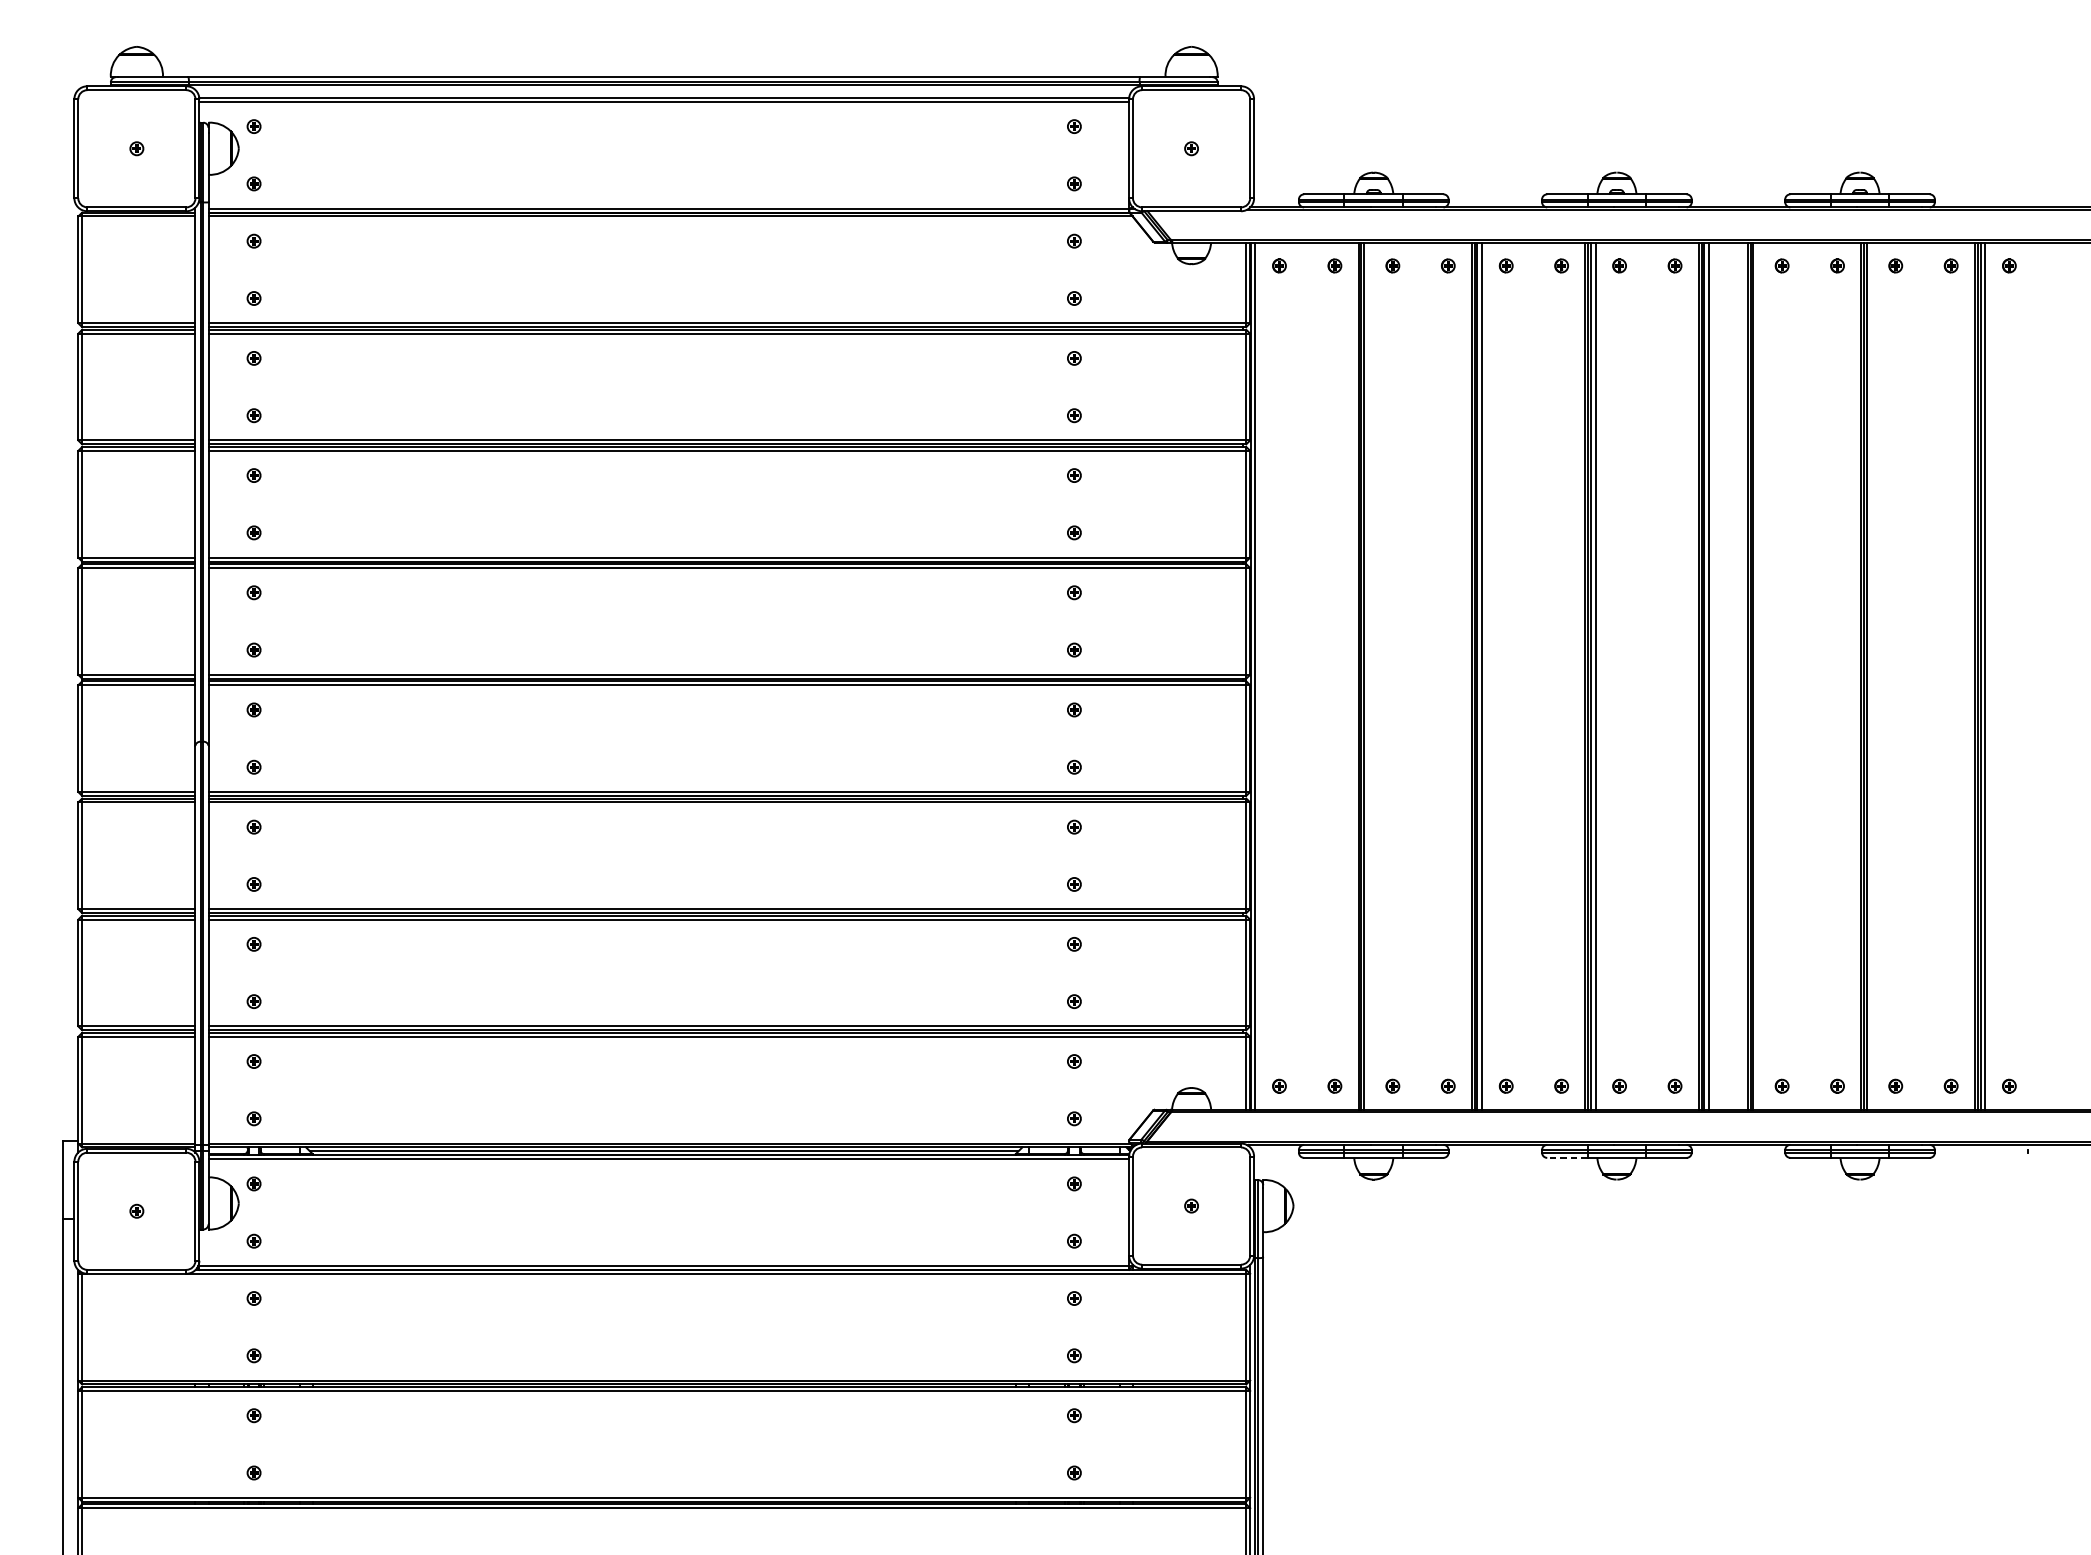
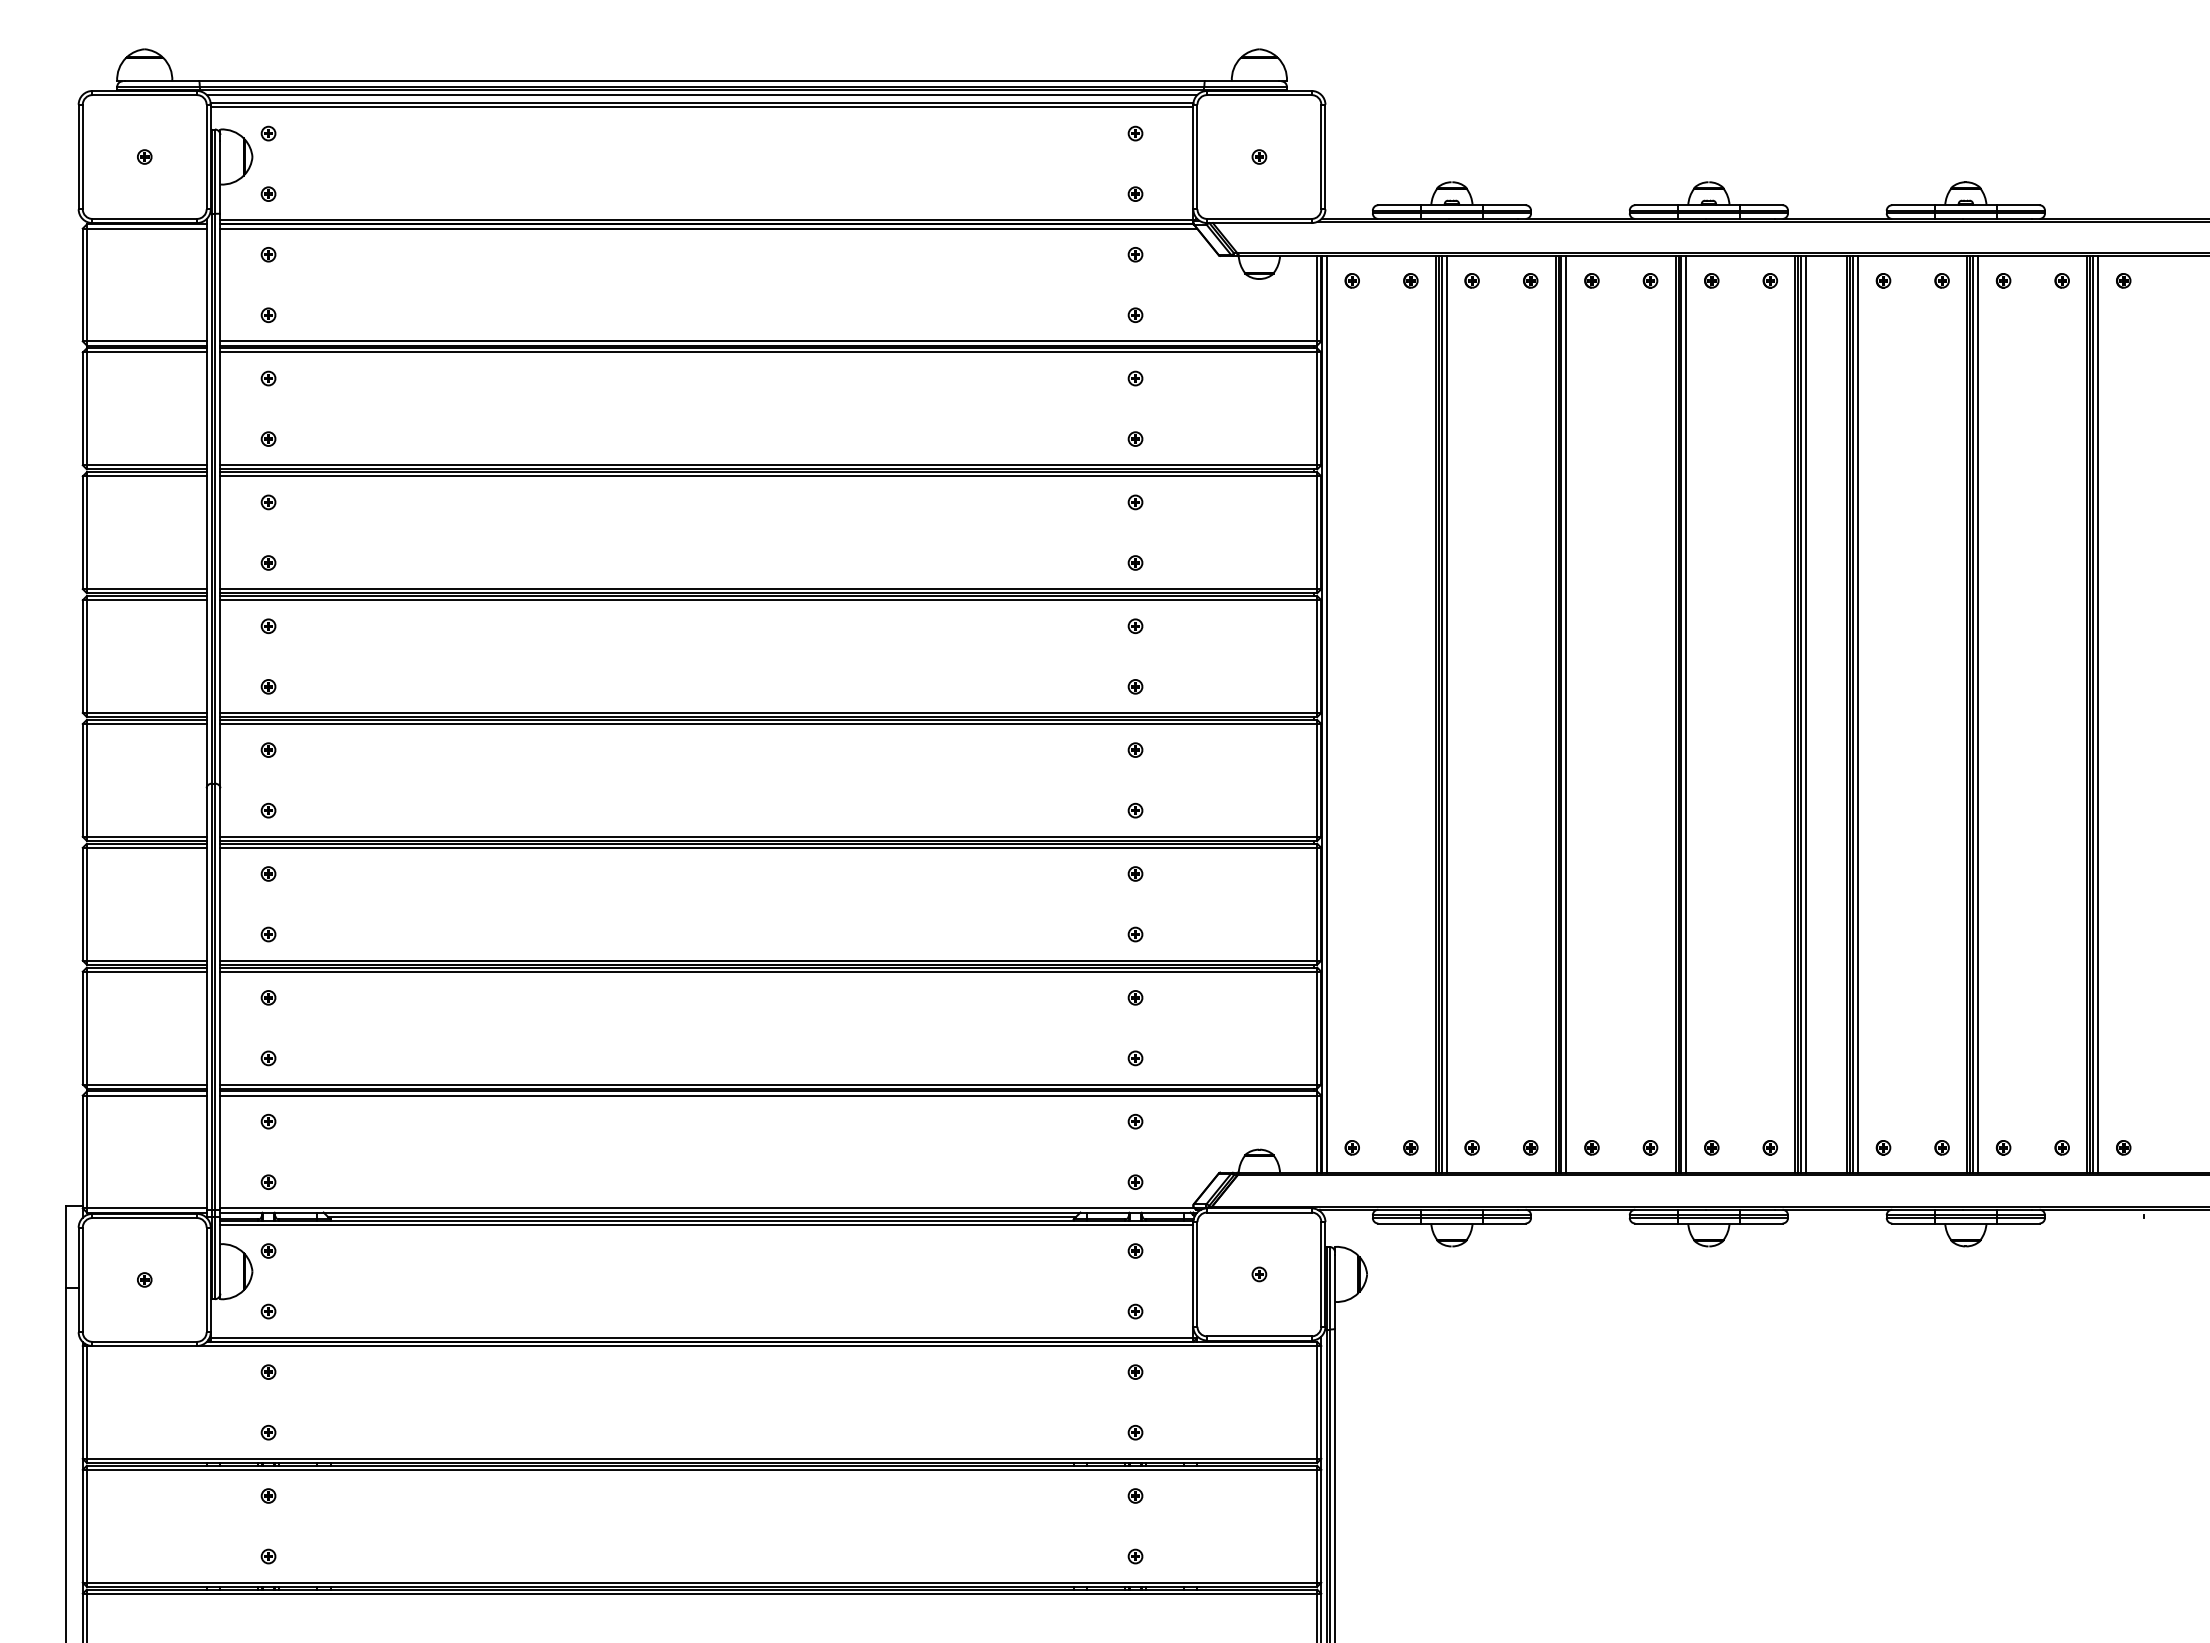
line: (663, 90) -> (701, 95), added
line: (1368, 676) -> (1446, 714), added
line: (1758, 676) -> (1858, 714), added
line: (1872, 676) -> (1978, 714), added
line: (1567, 1157) -> (1656, 1223), dashed -> solid

